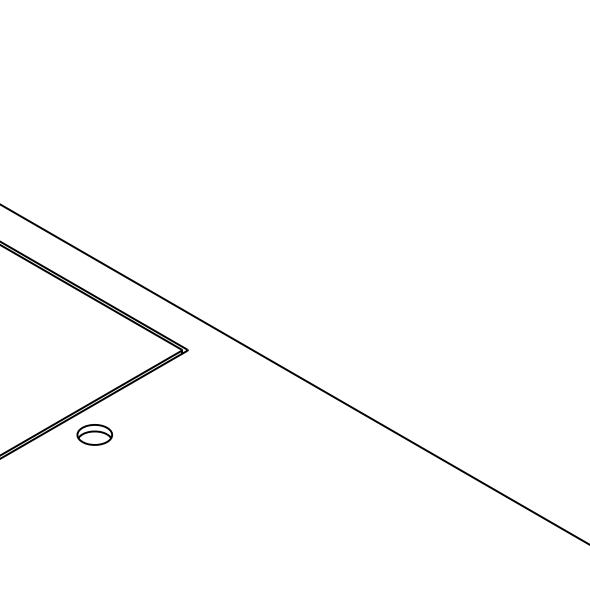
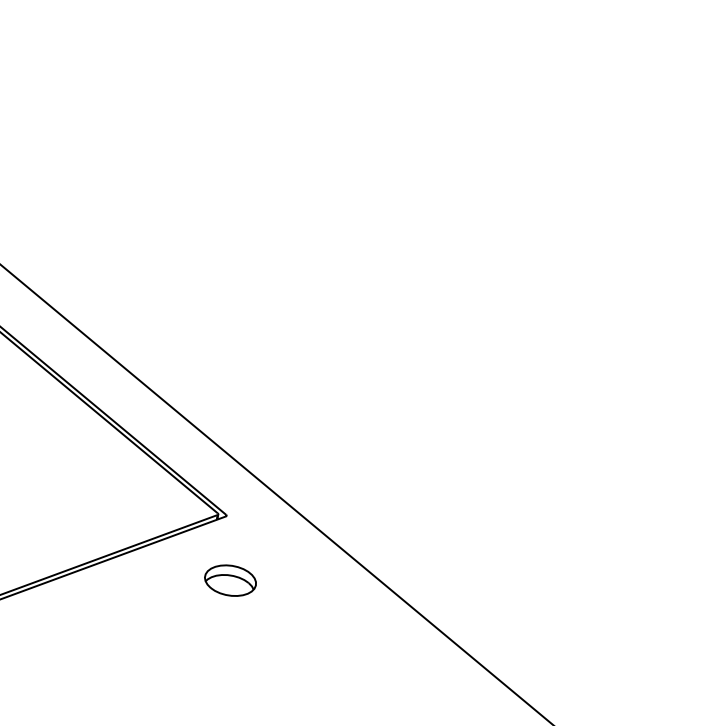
part: (94, 434) -> (230, 579), moved

